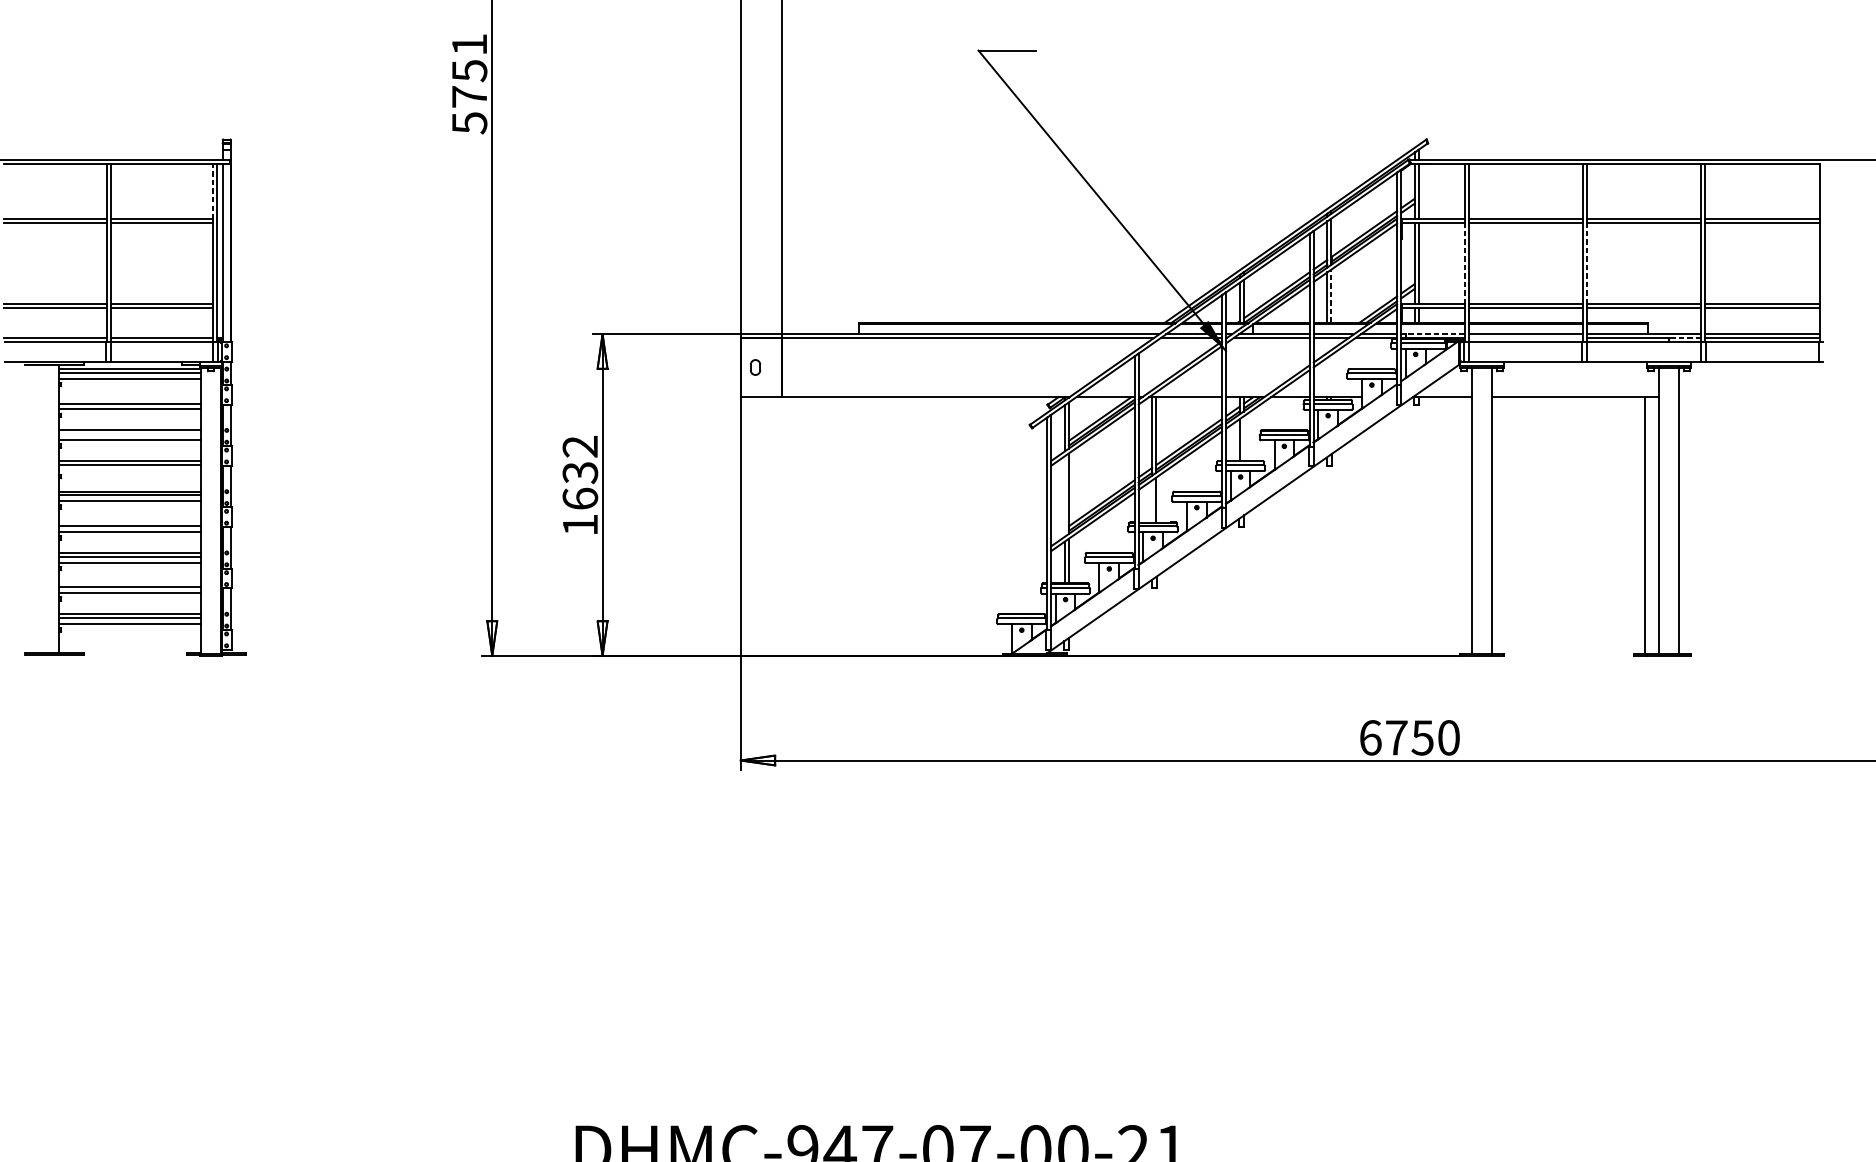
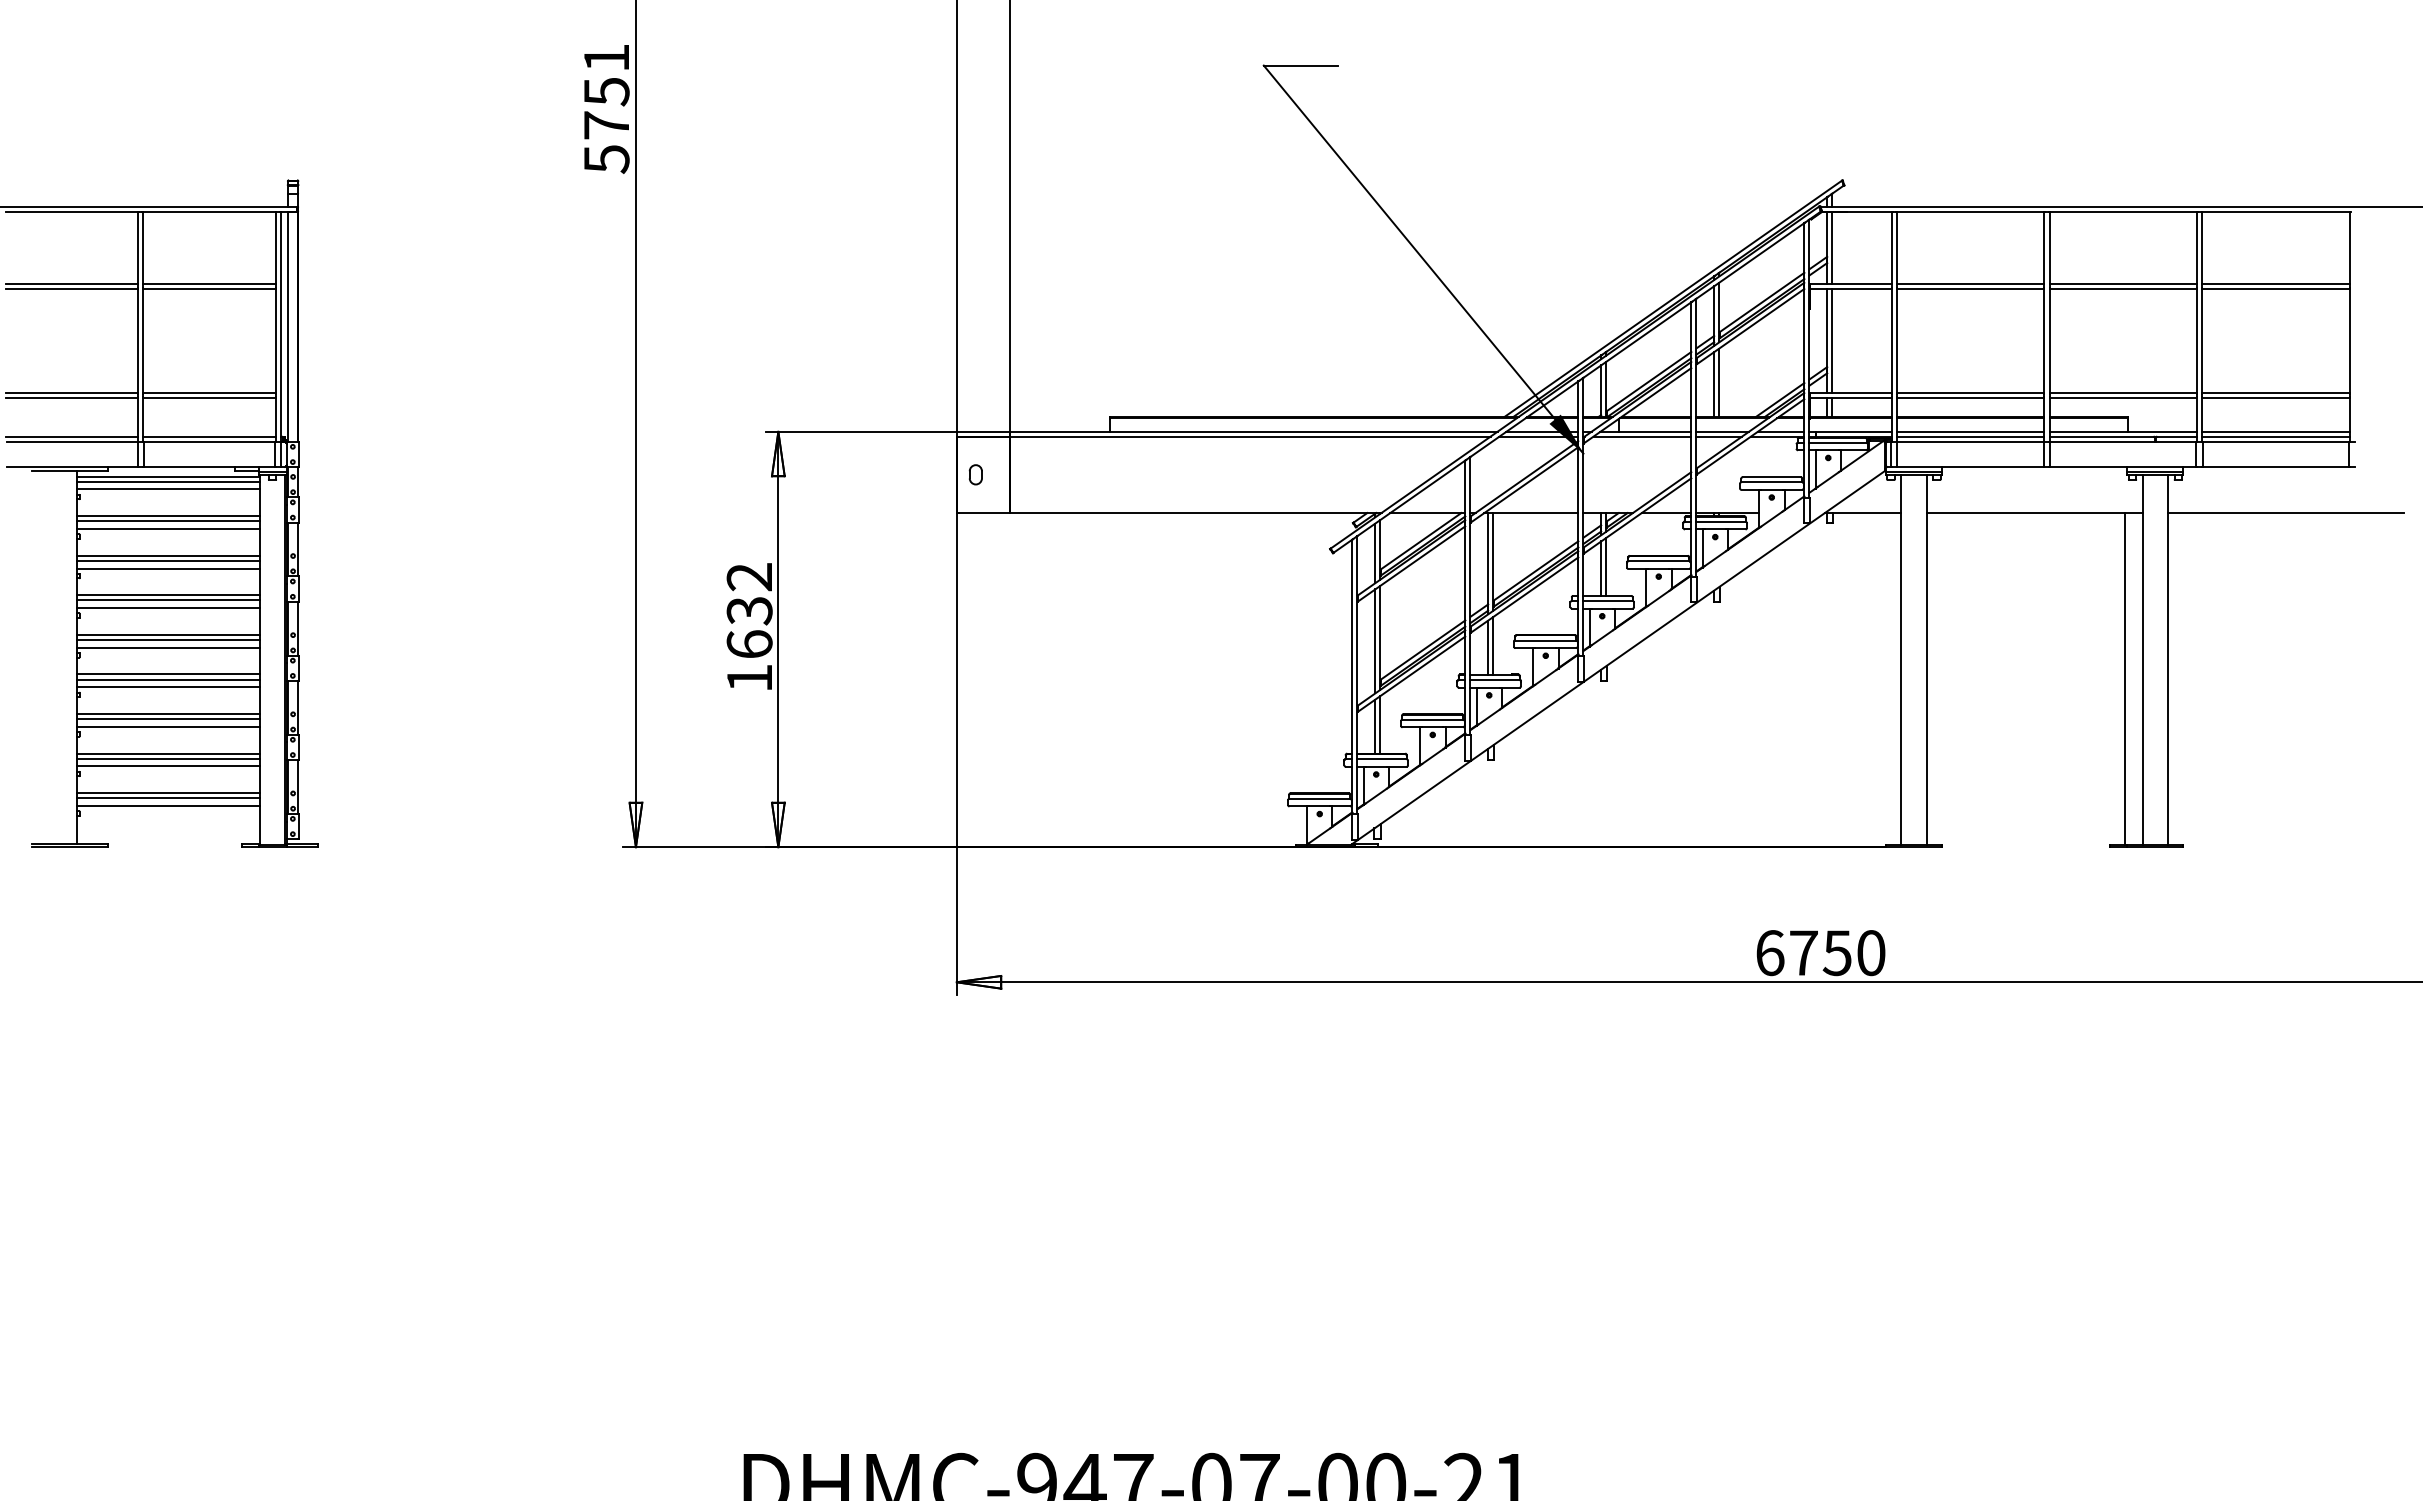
line: (213, 191) -> (275, 247), dashed -> solid
line: (1464, 263) -> (1891, 340), dashed -> solid
line: (1586, 263) -> (2049, 340), dashed -> solid
line: (1331, 296) -> (1719, 382), dashed -> solid
line: (1435, 333) -> (1853, 431), dashed -> solid
line: (1525, 337) -> (1970, 436), added
line: (1686, 337) -> (2177, 436), dashed -> solid
line: (1769, 397) -> (2285, 513), added
line: (129, 399) -> (167, 516), added
line: (129, 433) -> (167, 560), added
line: (1243, 438) -> (1606, 566), added
line: (129, 471) -> (167, 608), added
line: (1065, 496) -> (1375, 641), added
line: (1152, 501) -> (1488, 647), added
line: (129, 522) -> (167, 674), added
line: (129, 583) -> (167, 753), added

